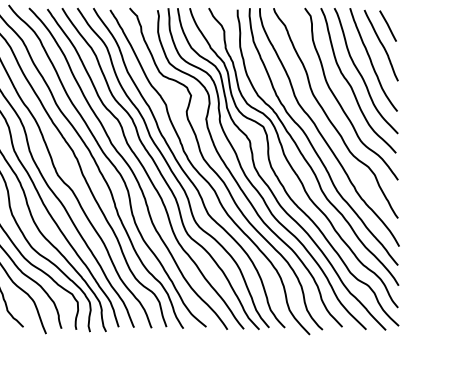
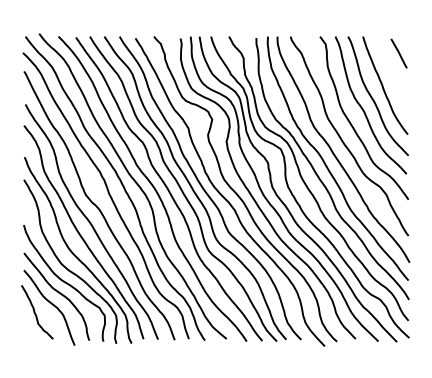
curve: (381, 44) -> (392, 71), removed

